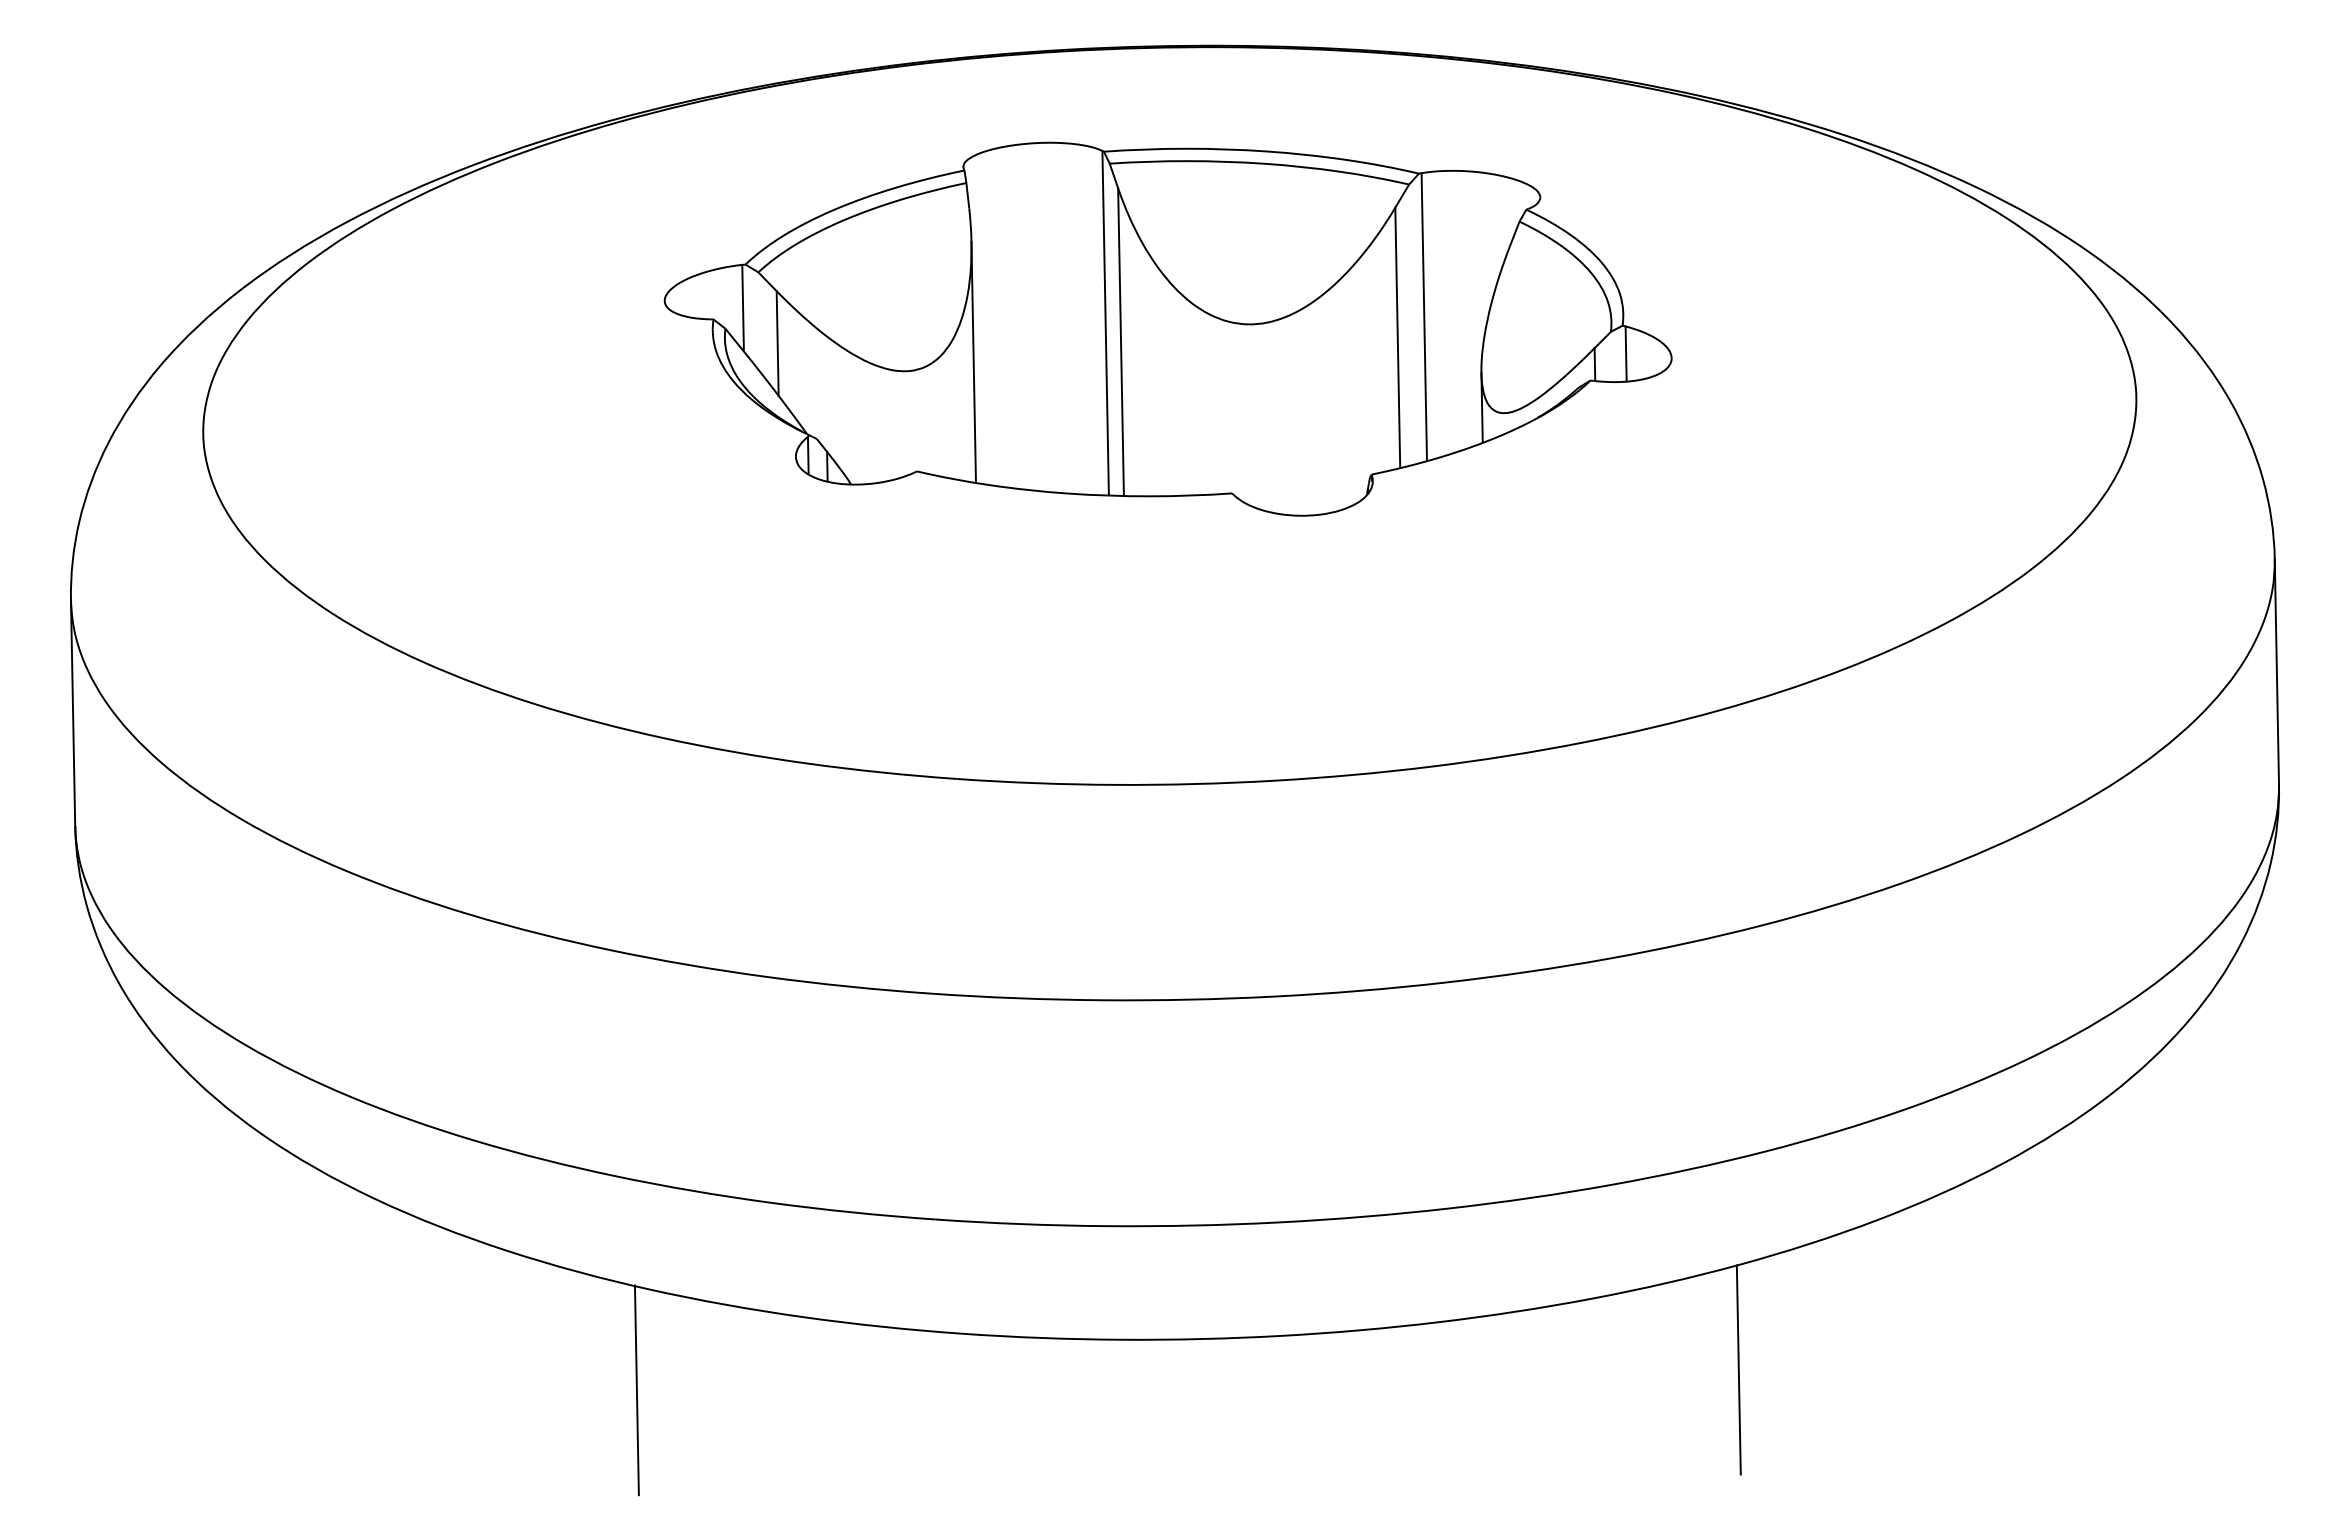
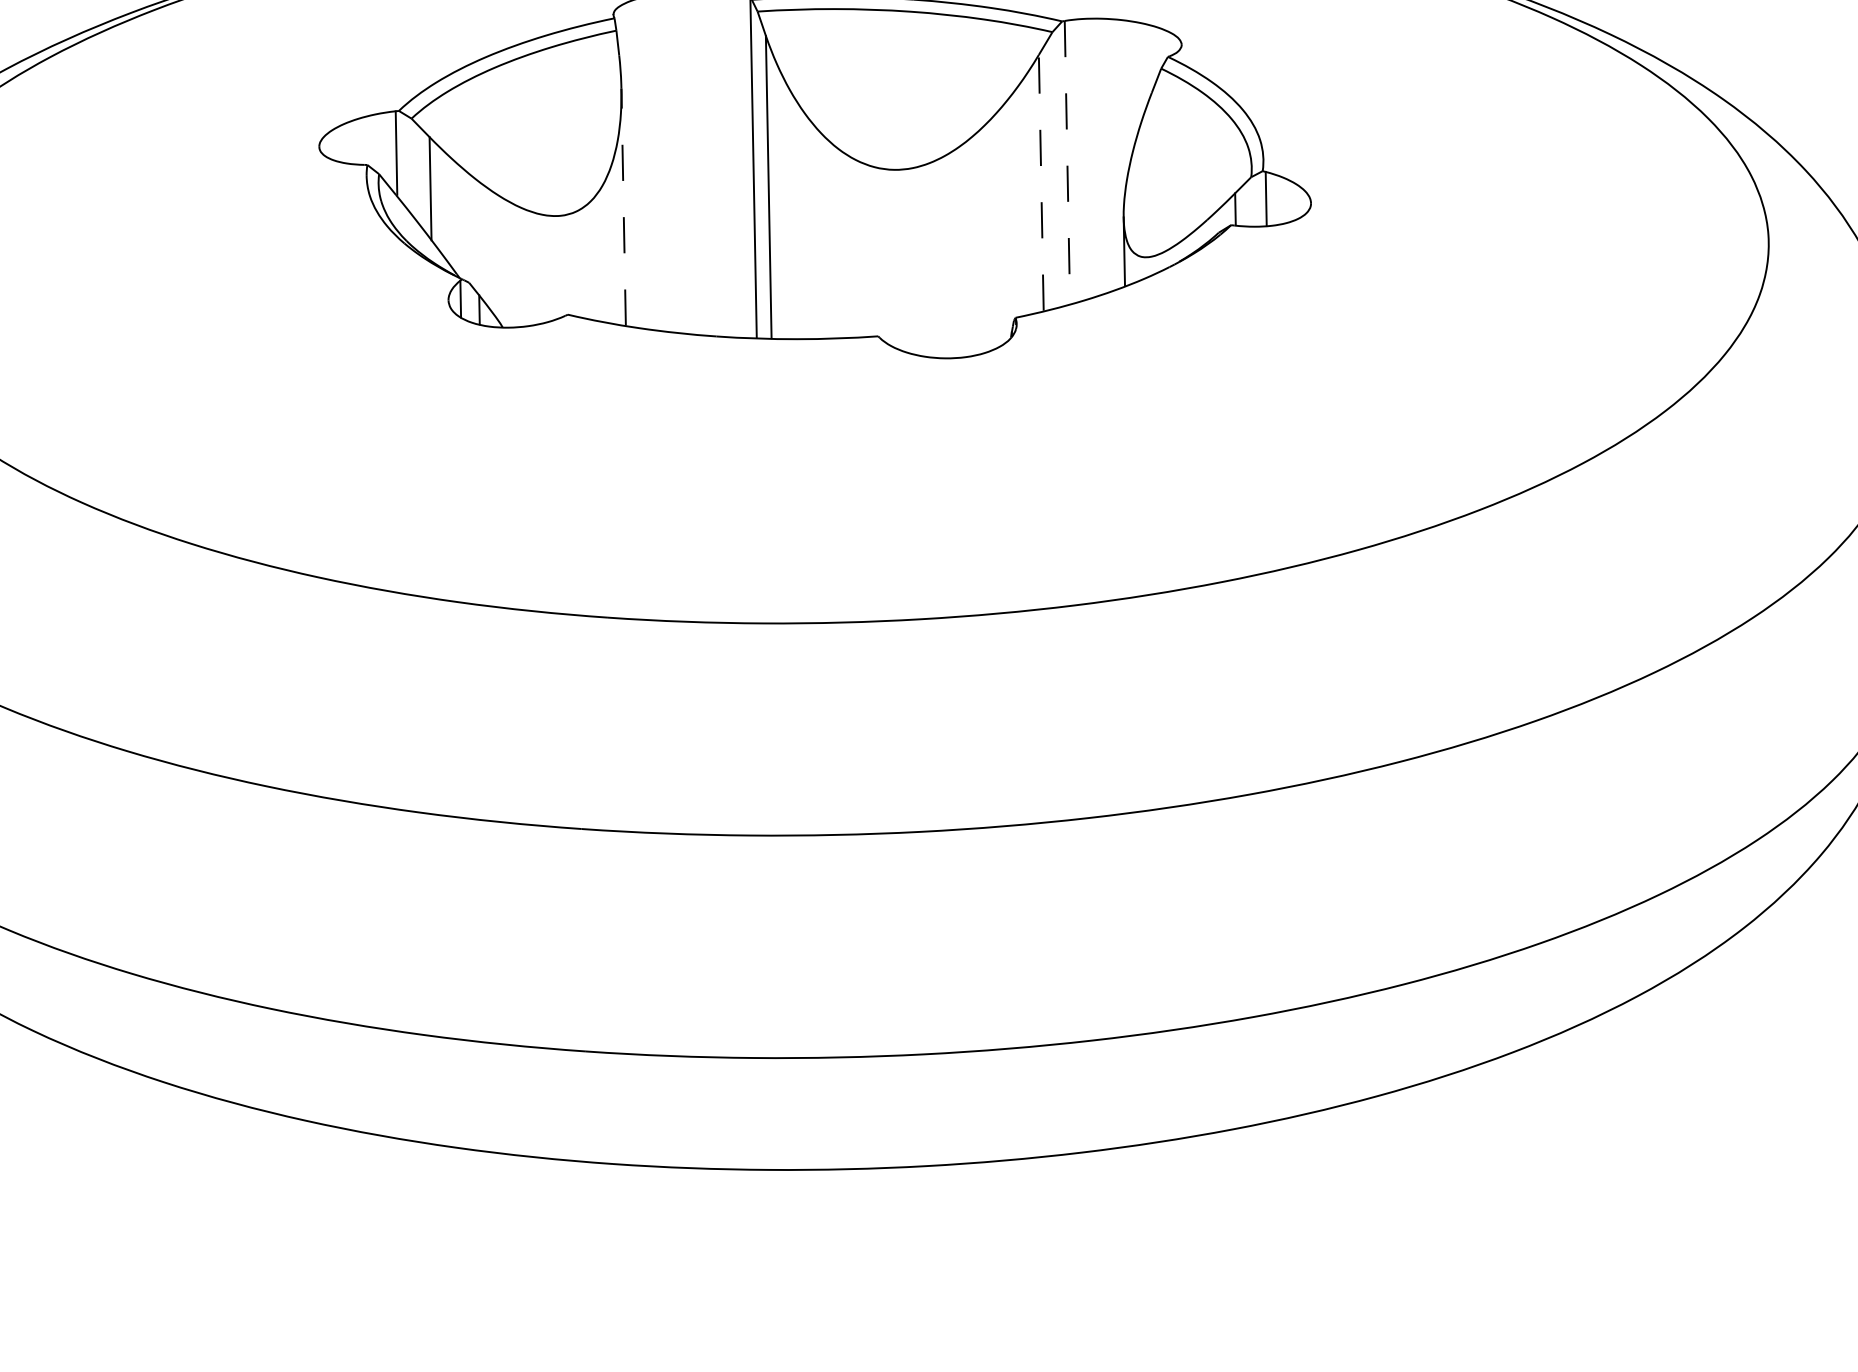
line: (1424, 316) -> (1067, 162), solid -> dashed
line: (1397, 337) -> (1041, 182), solid -> dashed
line: (973, 361) -> (623, 206), solid -> dashed
line: (1738, 1369) -> (1376, 1199), removed
line: (636, 1390) -> (291, 1219), removed

